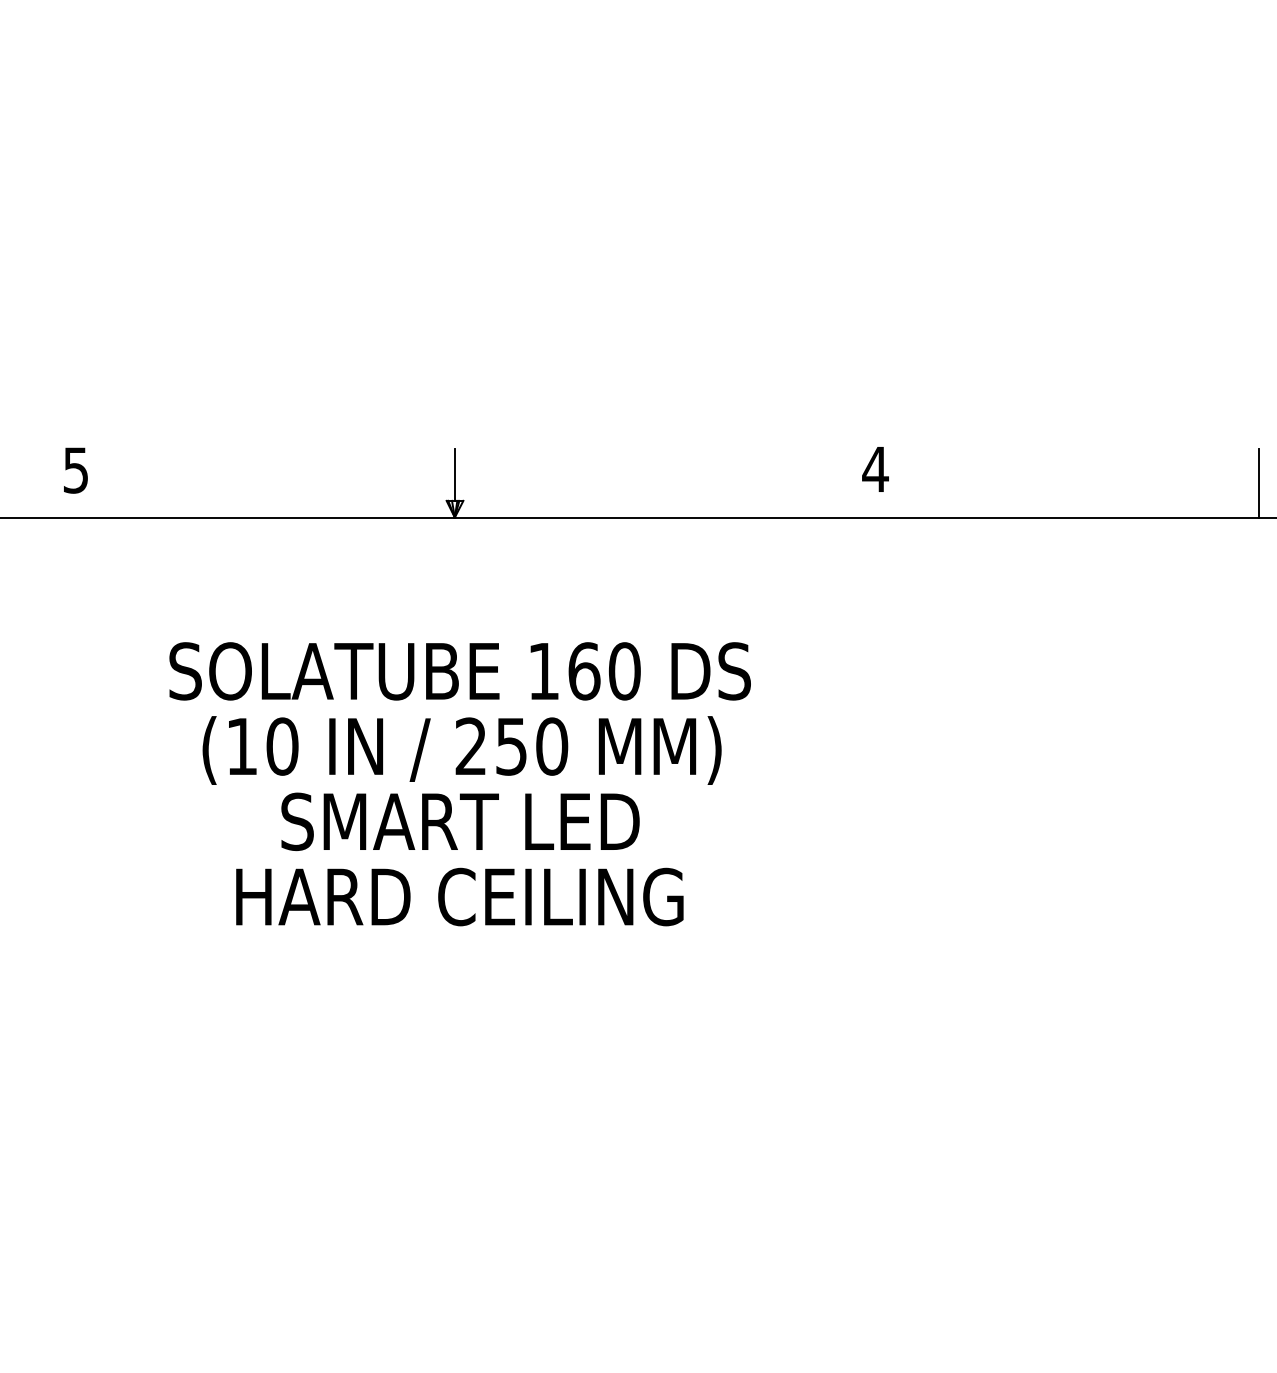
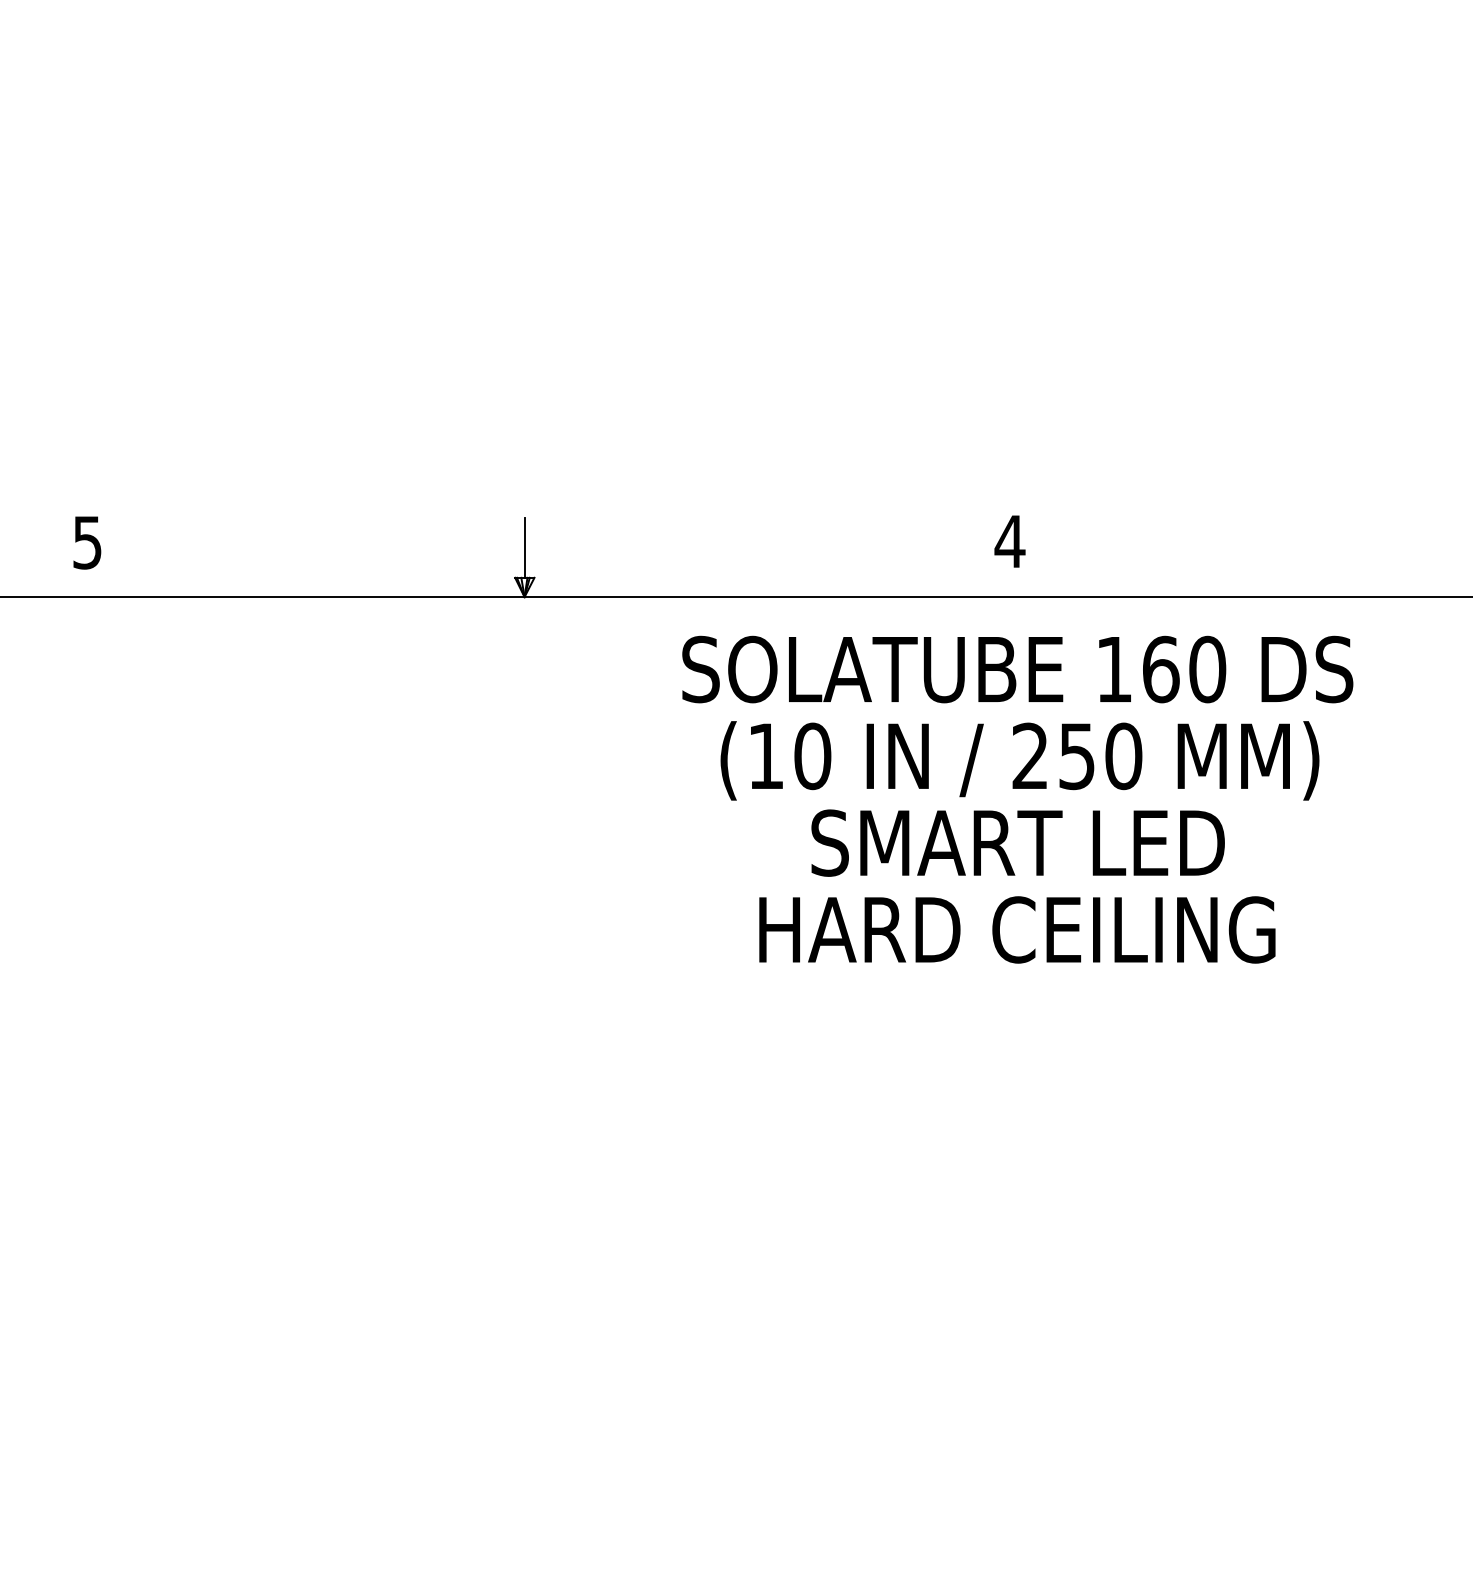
line: (1259, 483) -> (1452, 557), removed
text: (459, 784) -> (1017, 799), moved

